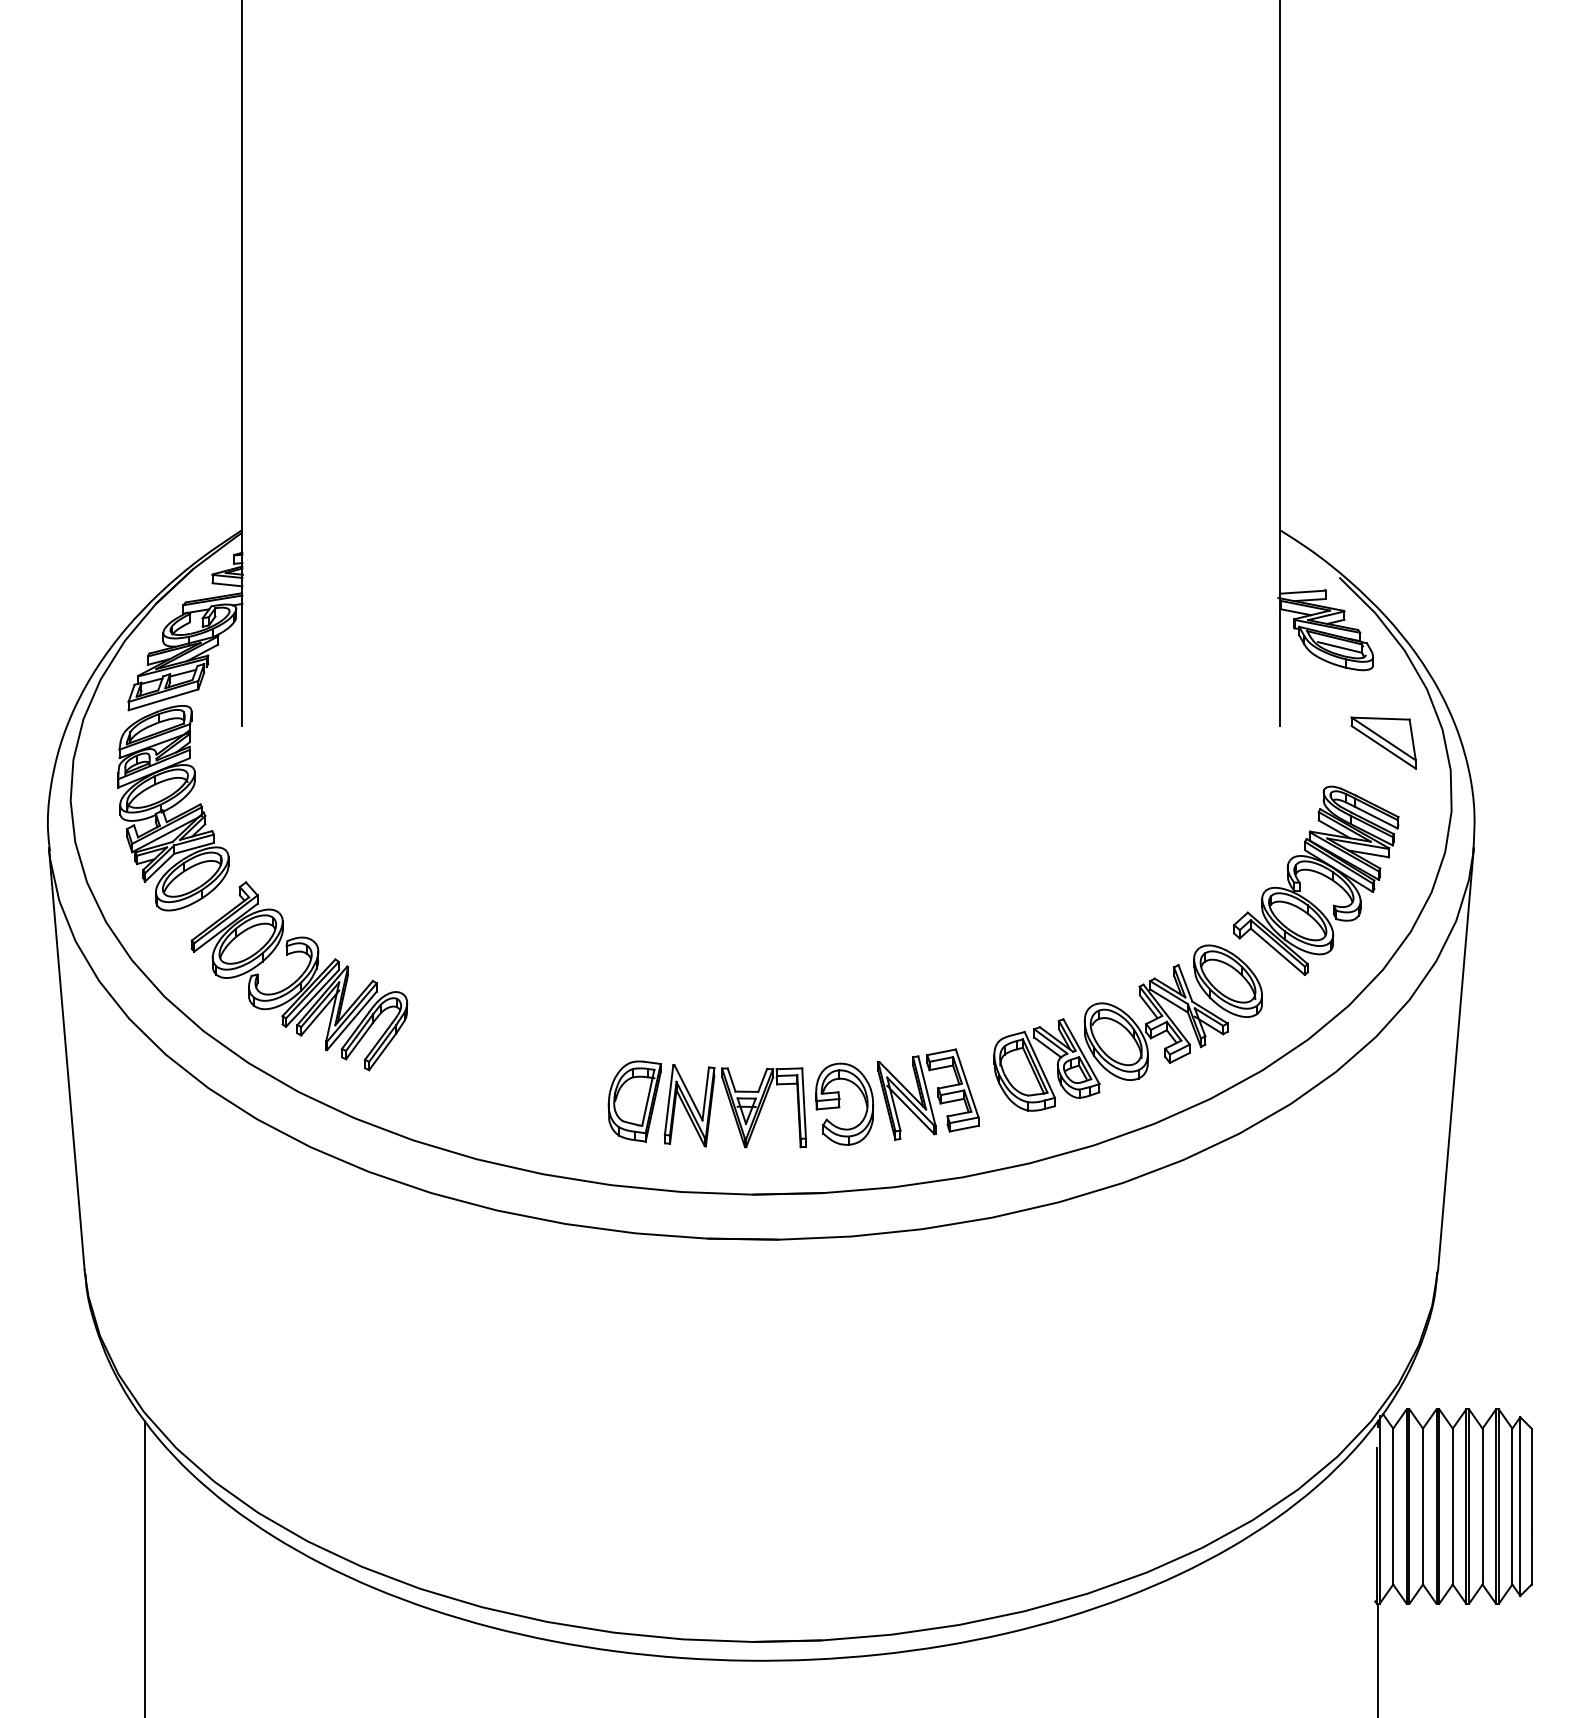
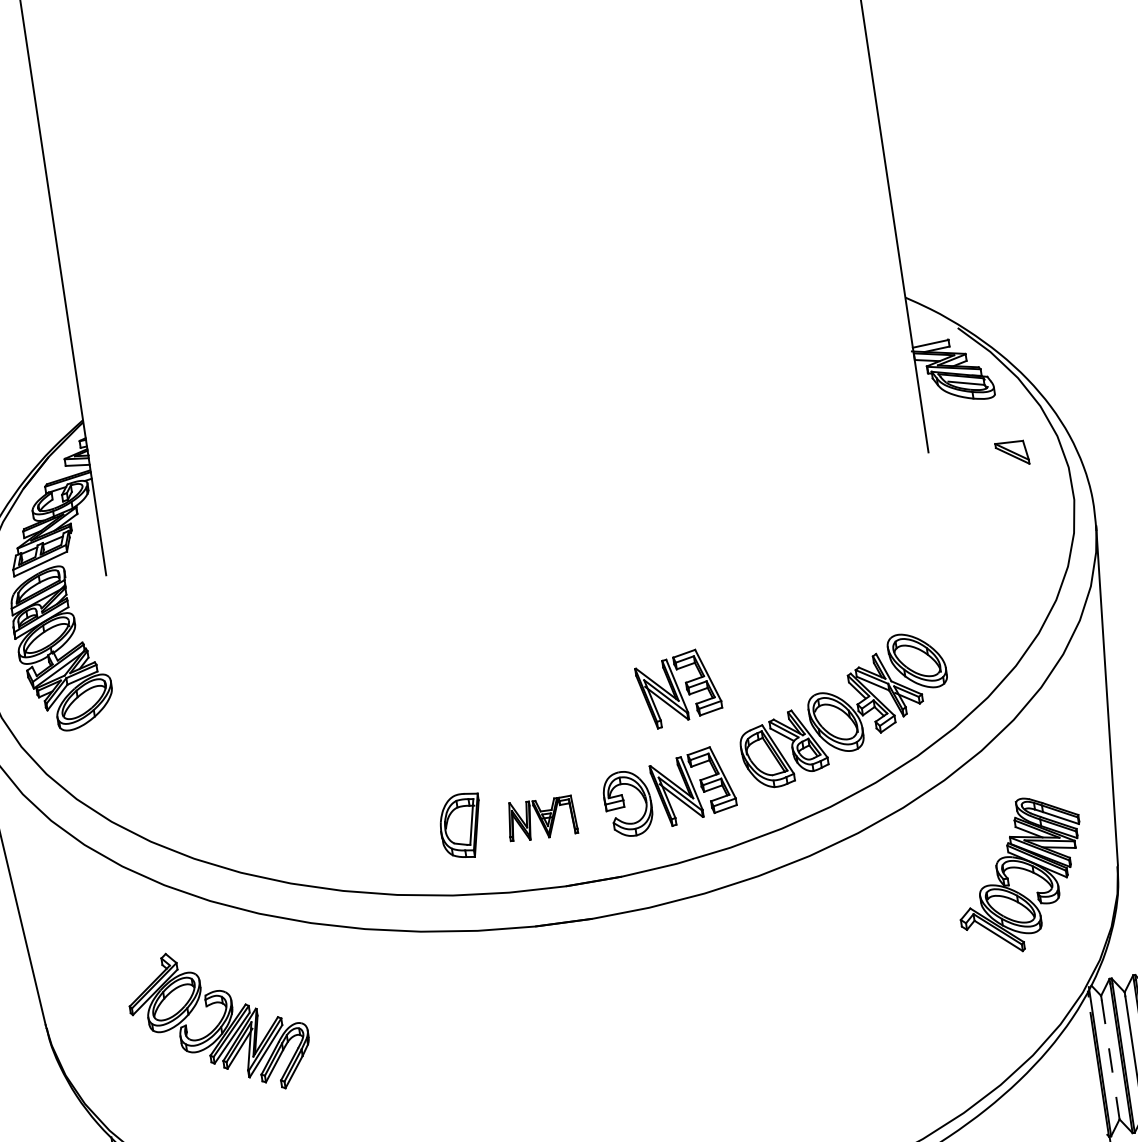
part: (1383, 742) -> (1012, 453), size x0.6
part: (1319, 874) -> (1022, 869), moved
part: (928, 971) -> (678, 688), added
part: (299, 976) -> (219, 1022), moved
part: (734, 1106) -> (541, 818), size x0.6
line: (1393, 1509) -> (1110, 1059), solid -> dashed

